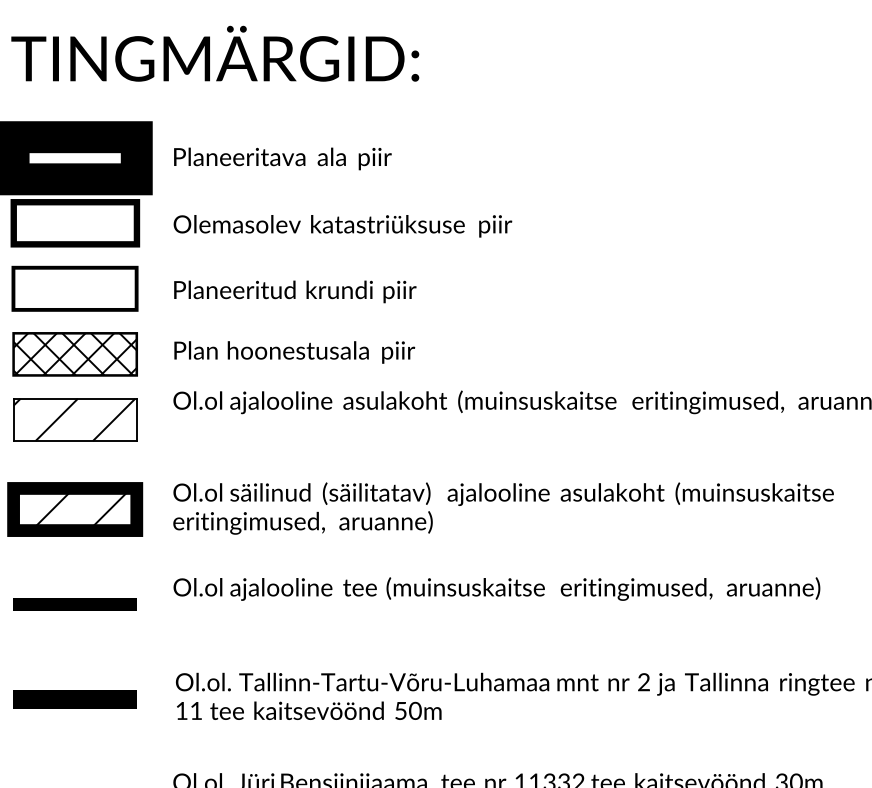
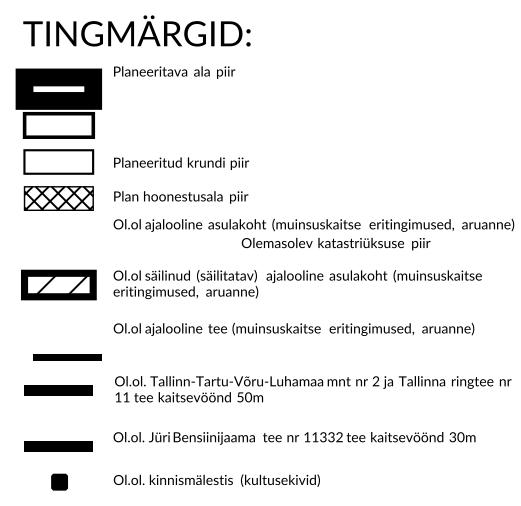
text: (282, 158) -> (174, 72), moved
text: (341, 225) -> (335, 243), moved
part: (74, 418) -> (58, 234), removed
line: (74, 603) -> (67, 357), moved

